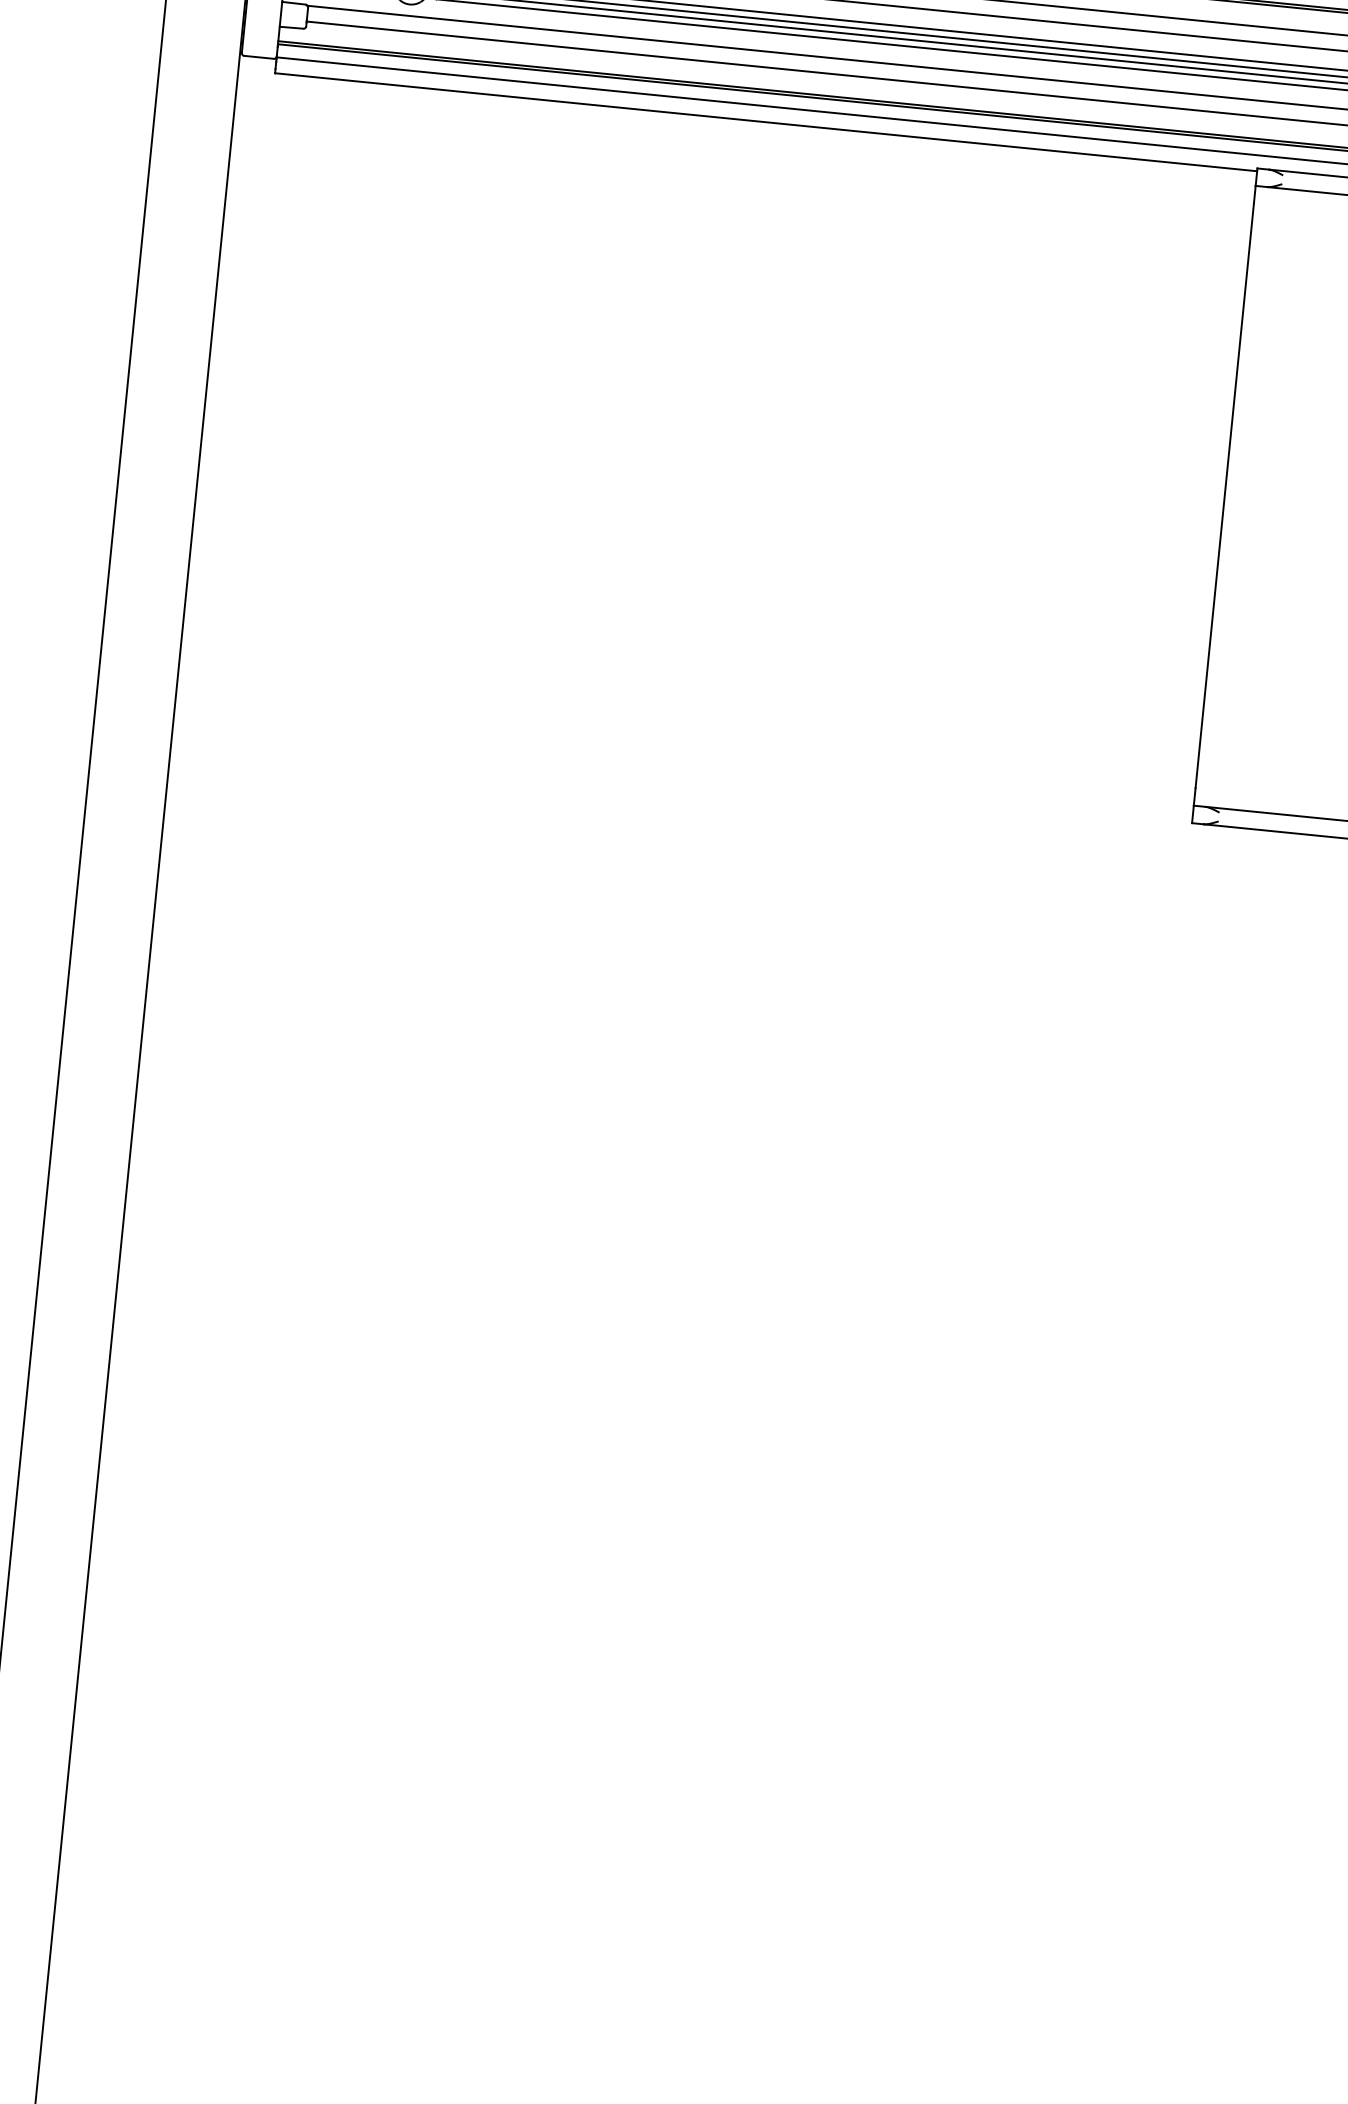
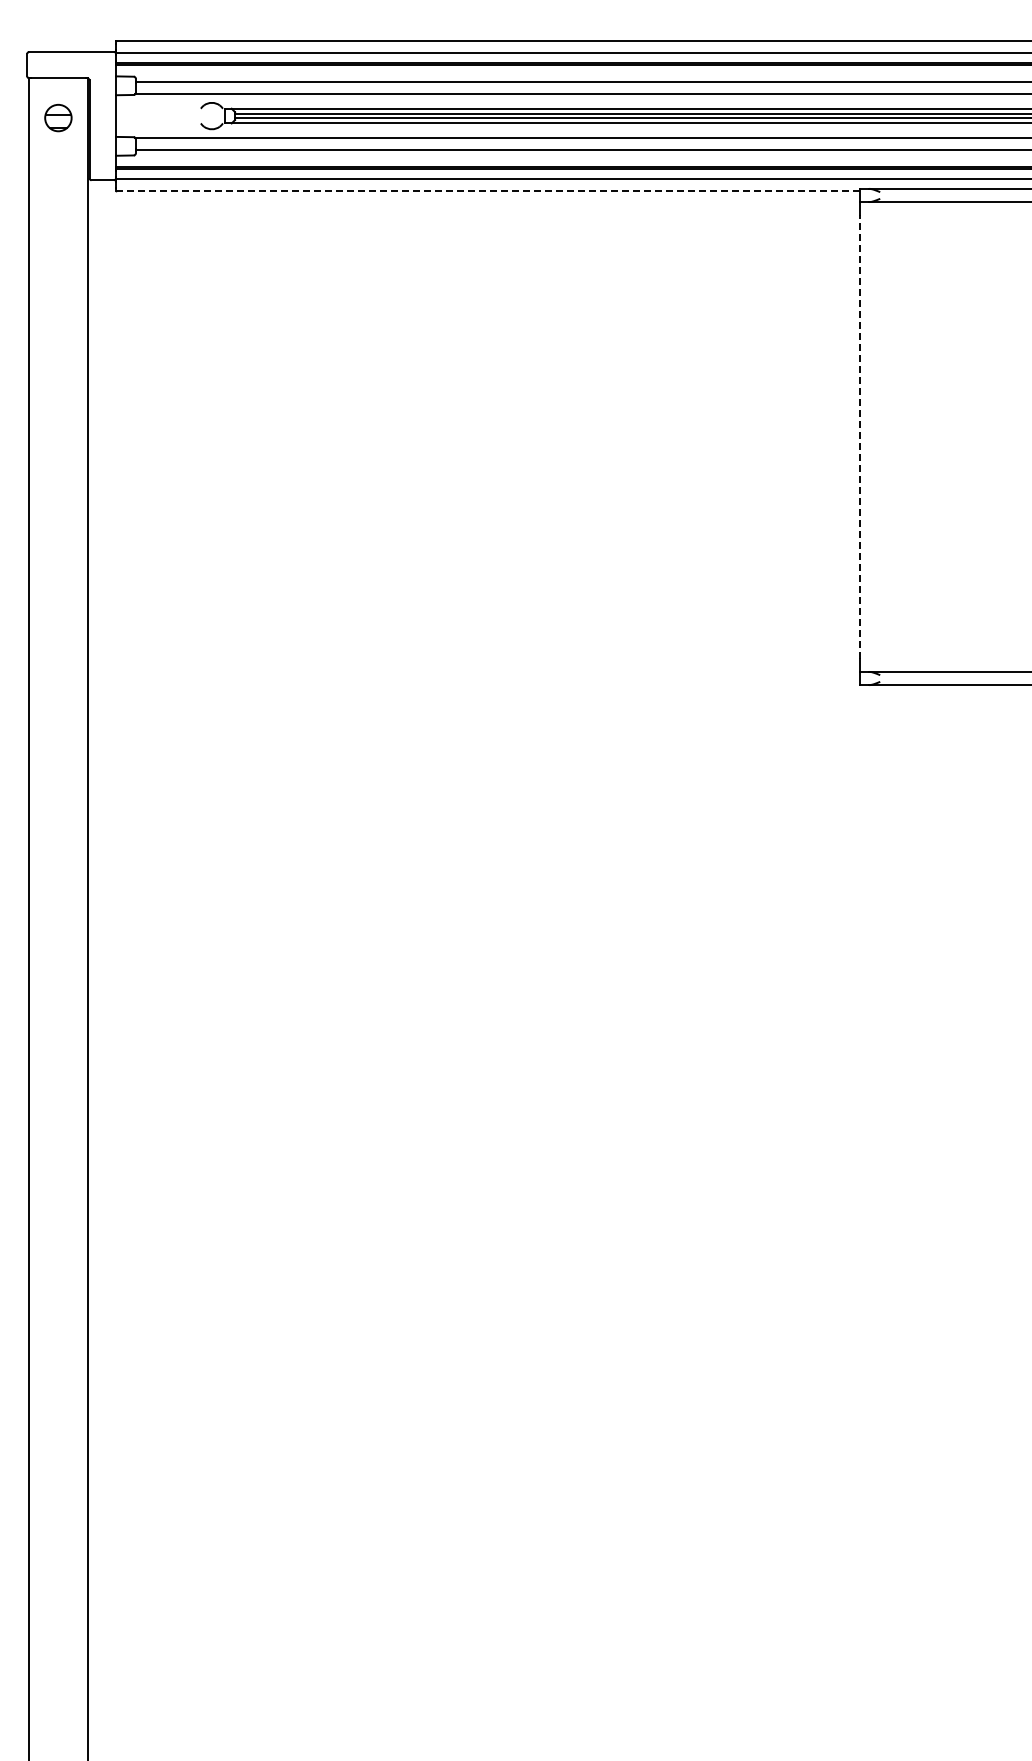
line: (766, 121) -> (488, 190), solid -> dashed
line: (1224, 496) -> (860, 437), solid -> dashed

